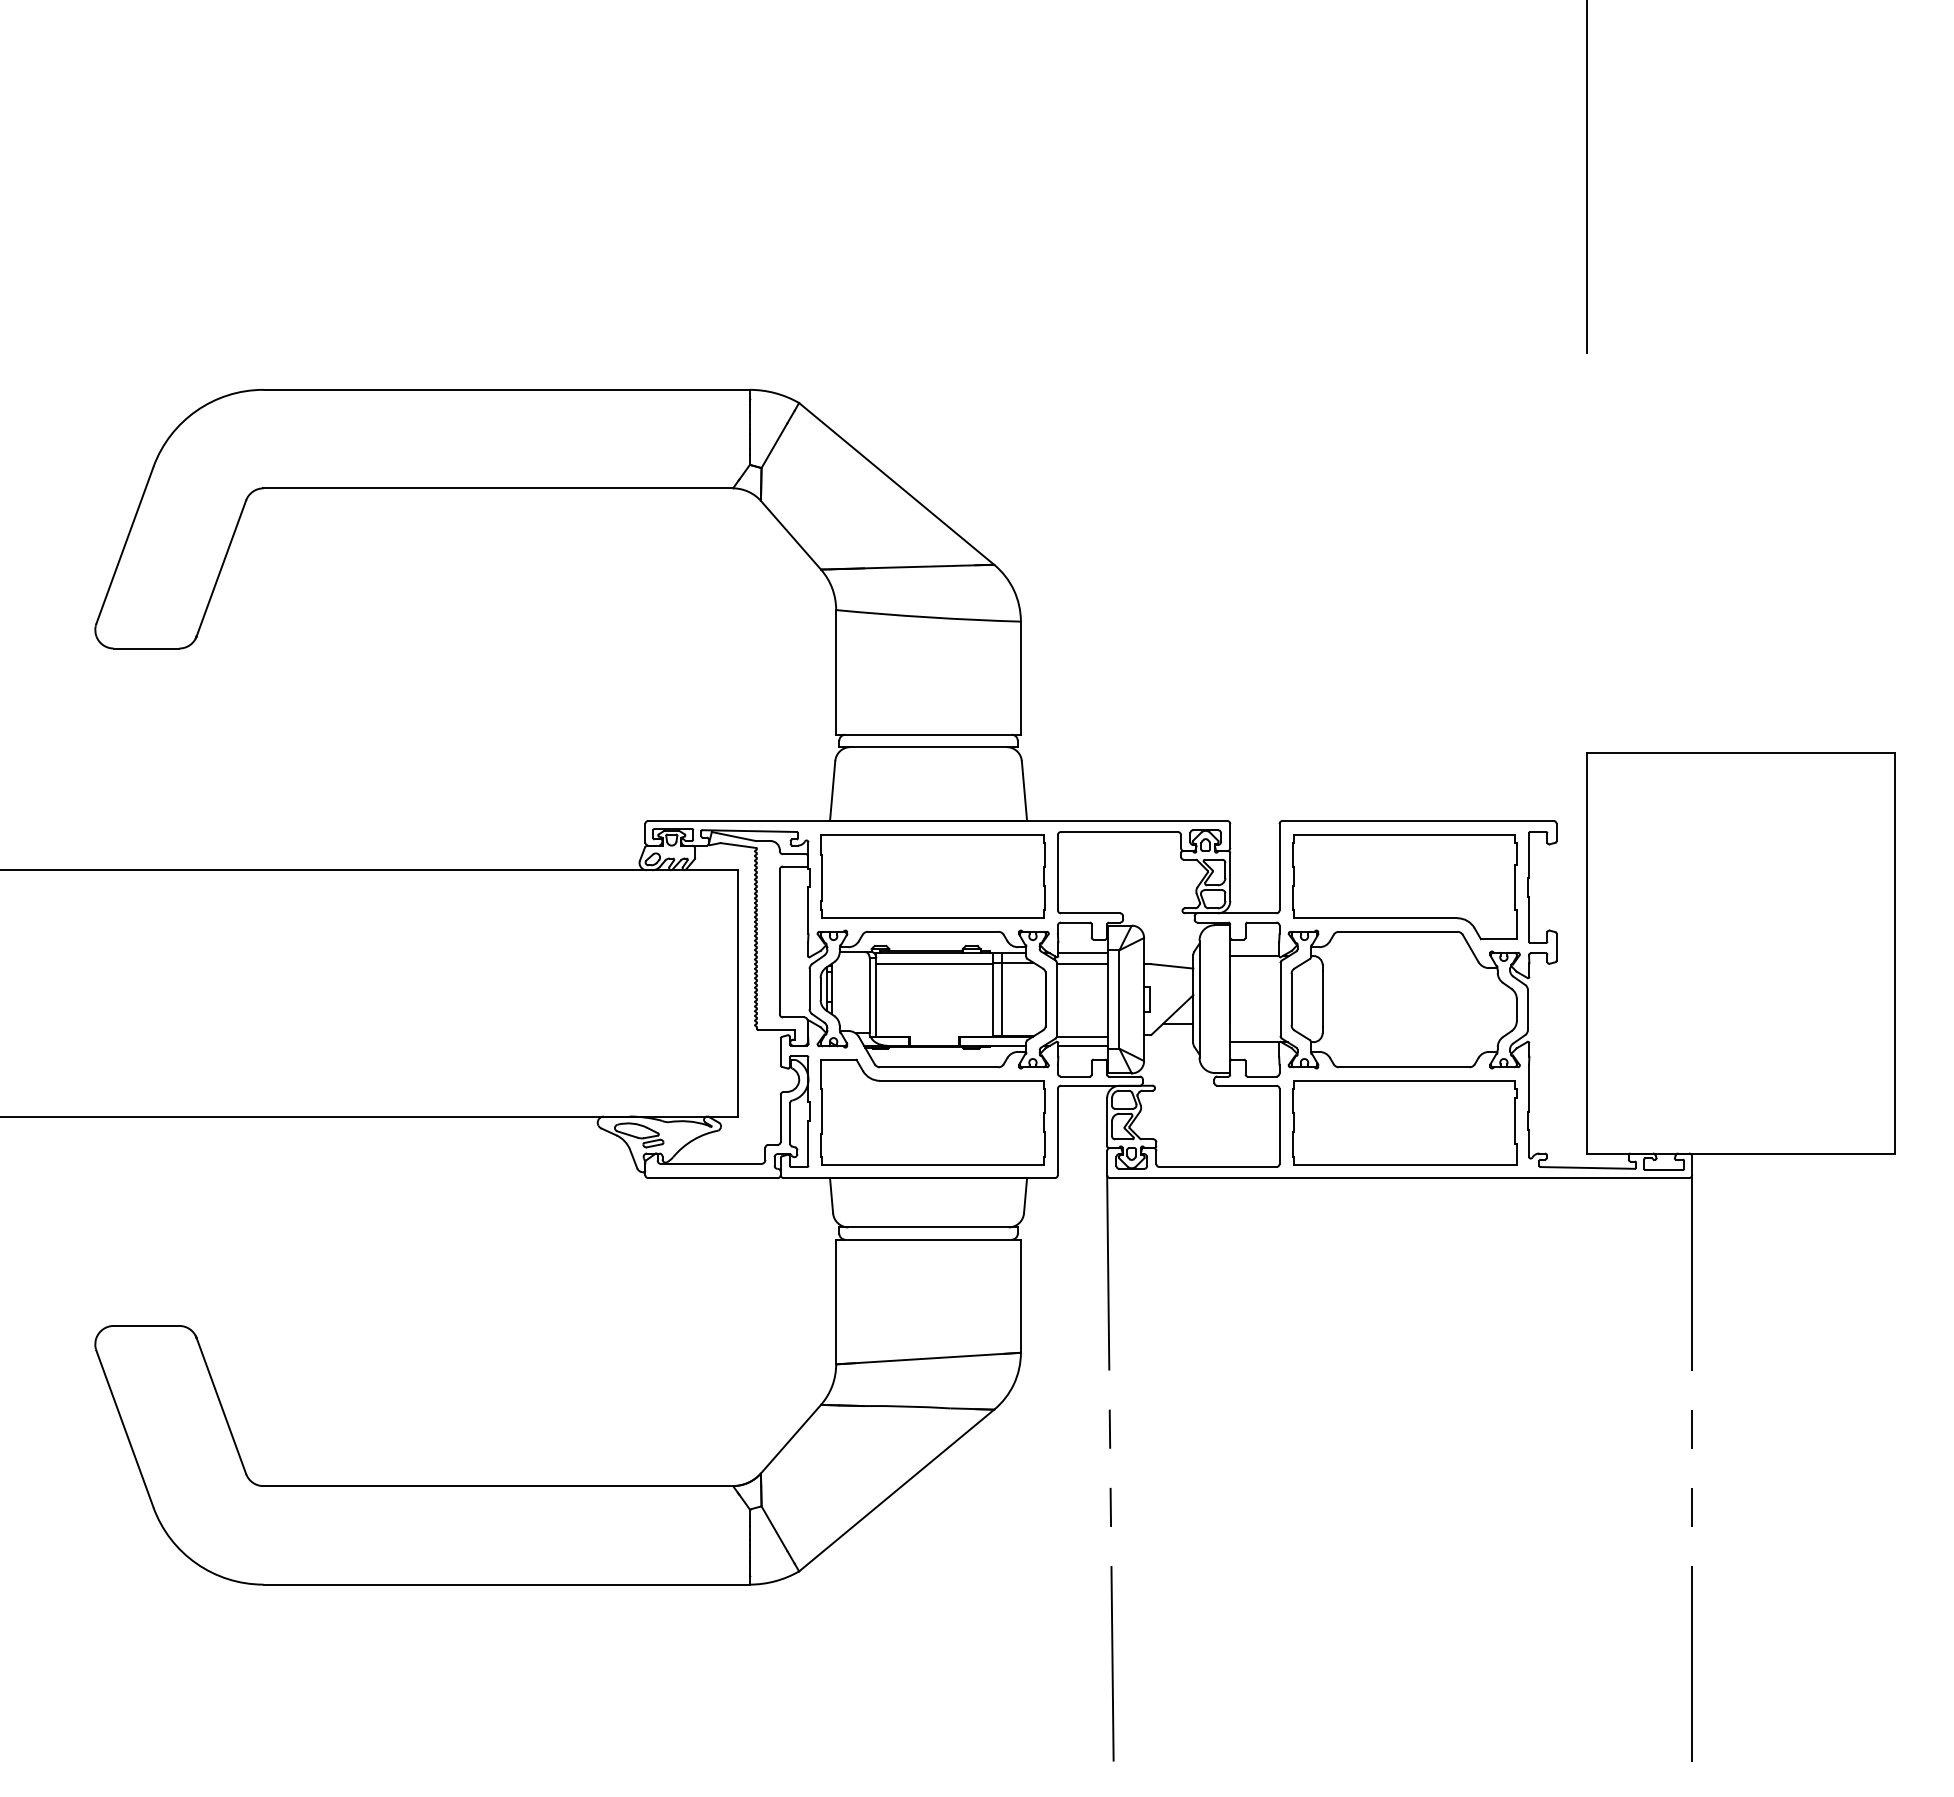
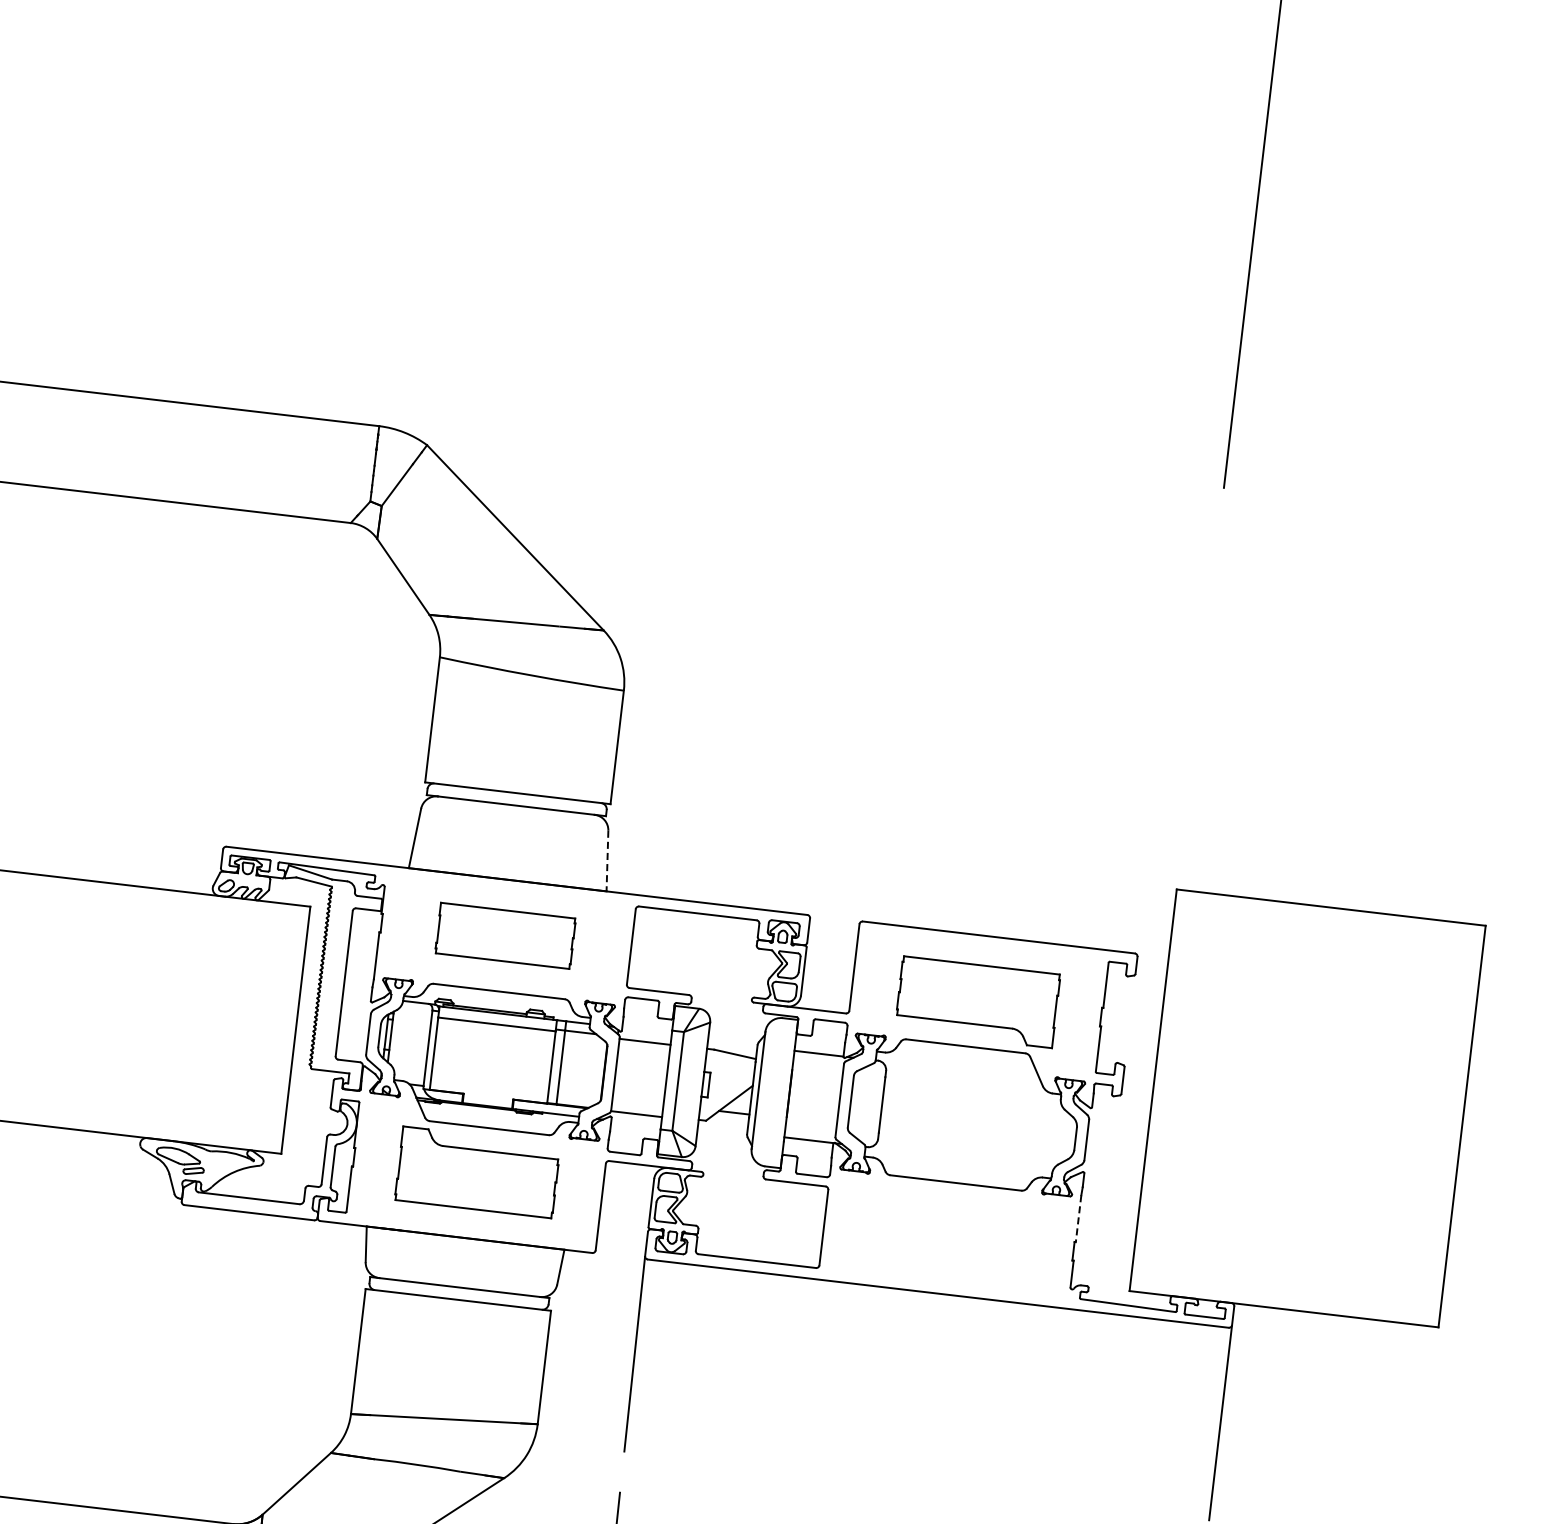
line: (1024, 791) -> (607, 861), solid -> dashed
part: (932, 876) -> (505, 935), size x0.6
part: (1404, 887) -> (977, 1002), size x0.7
line: (1082, 953) -> (646, 1030), removed
line: (1082, 1045) -> (635, 1123), removed
line: (1528, 1088) -> (1078, 1218), solid -> dashed
part: (932, 1111) -> (477, 1171), size x0.7
part: (1404, 1122) -> (949, 1238), removed

